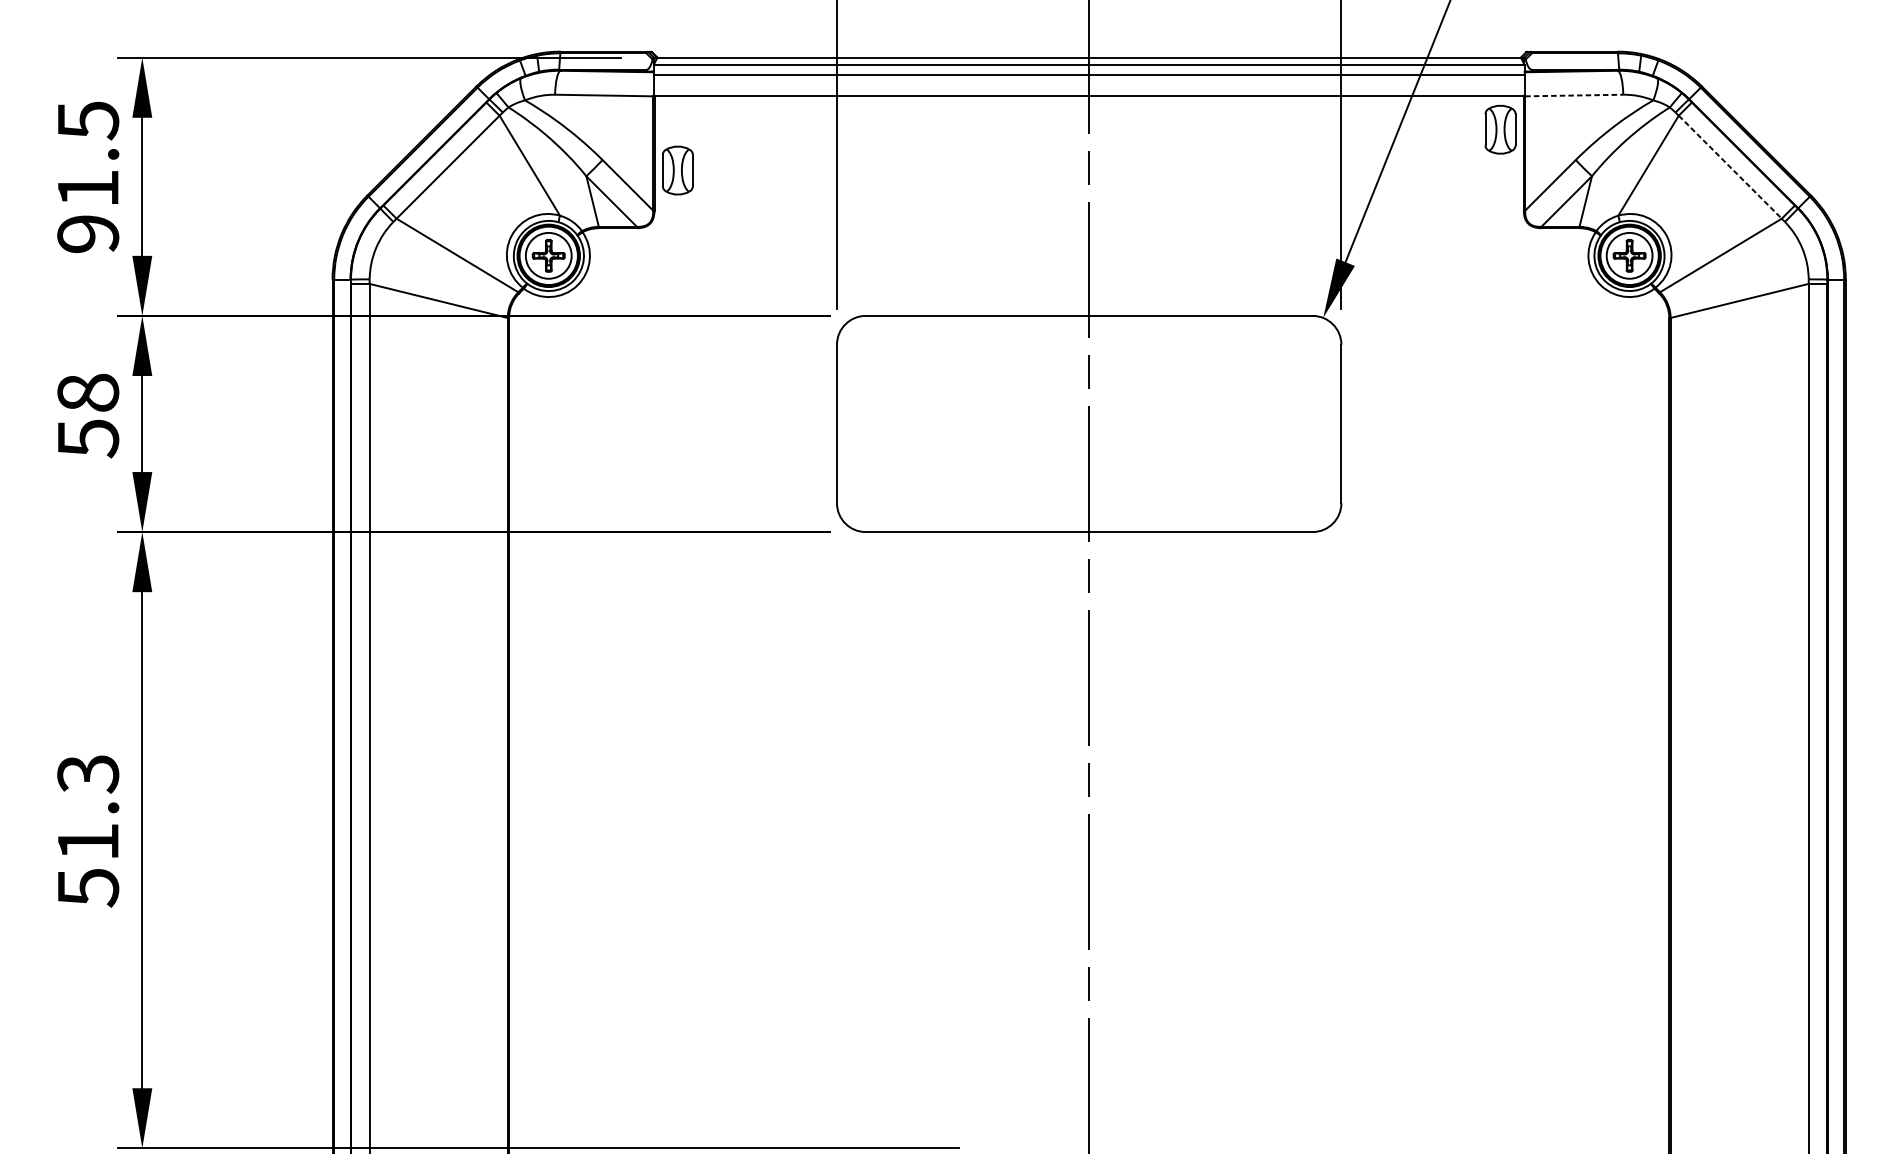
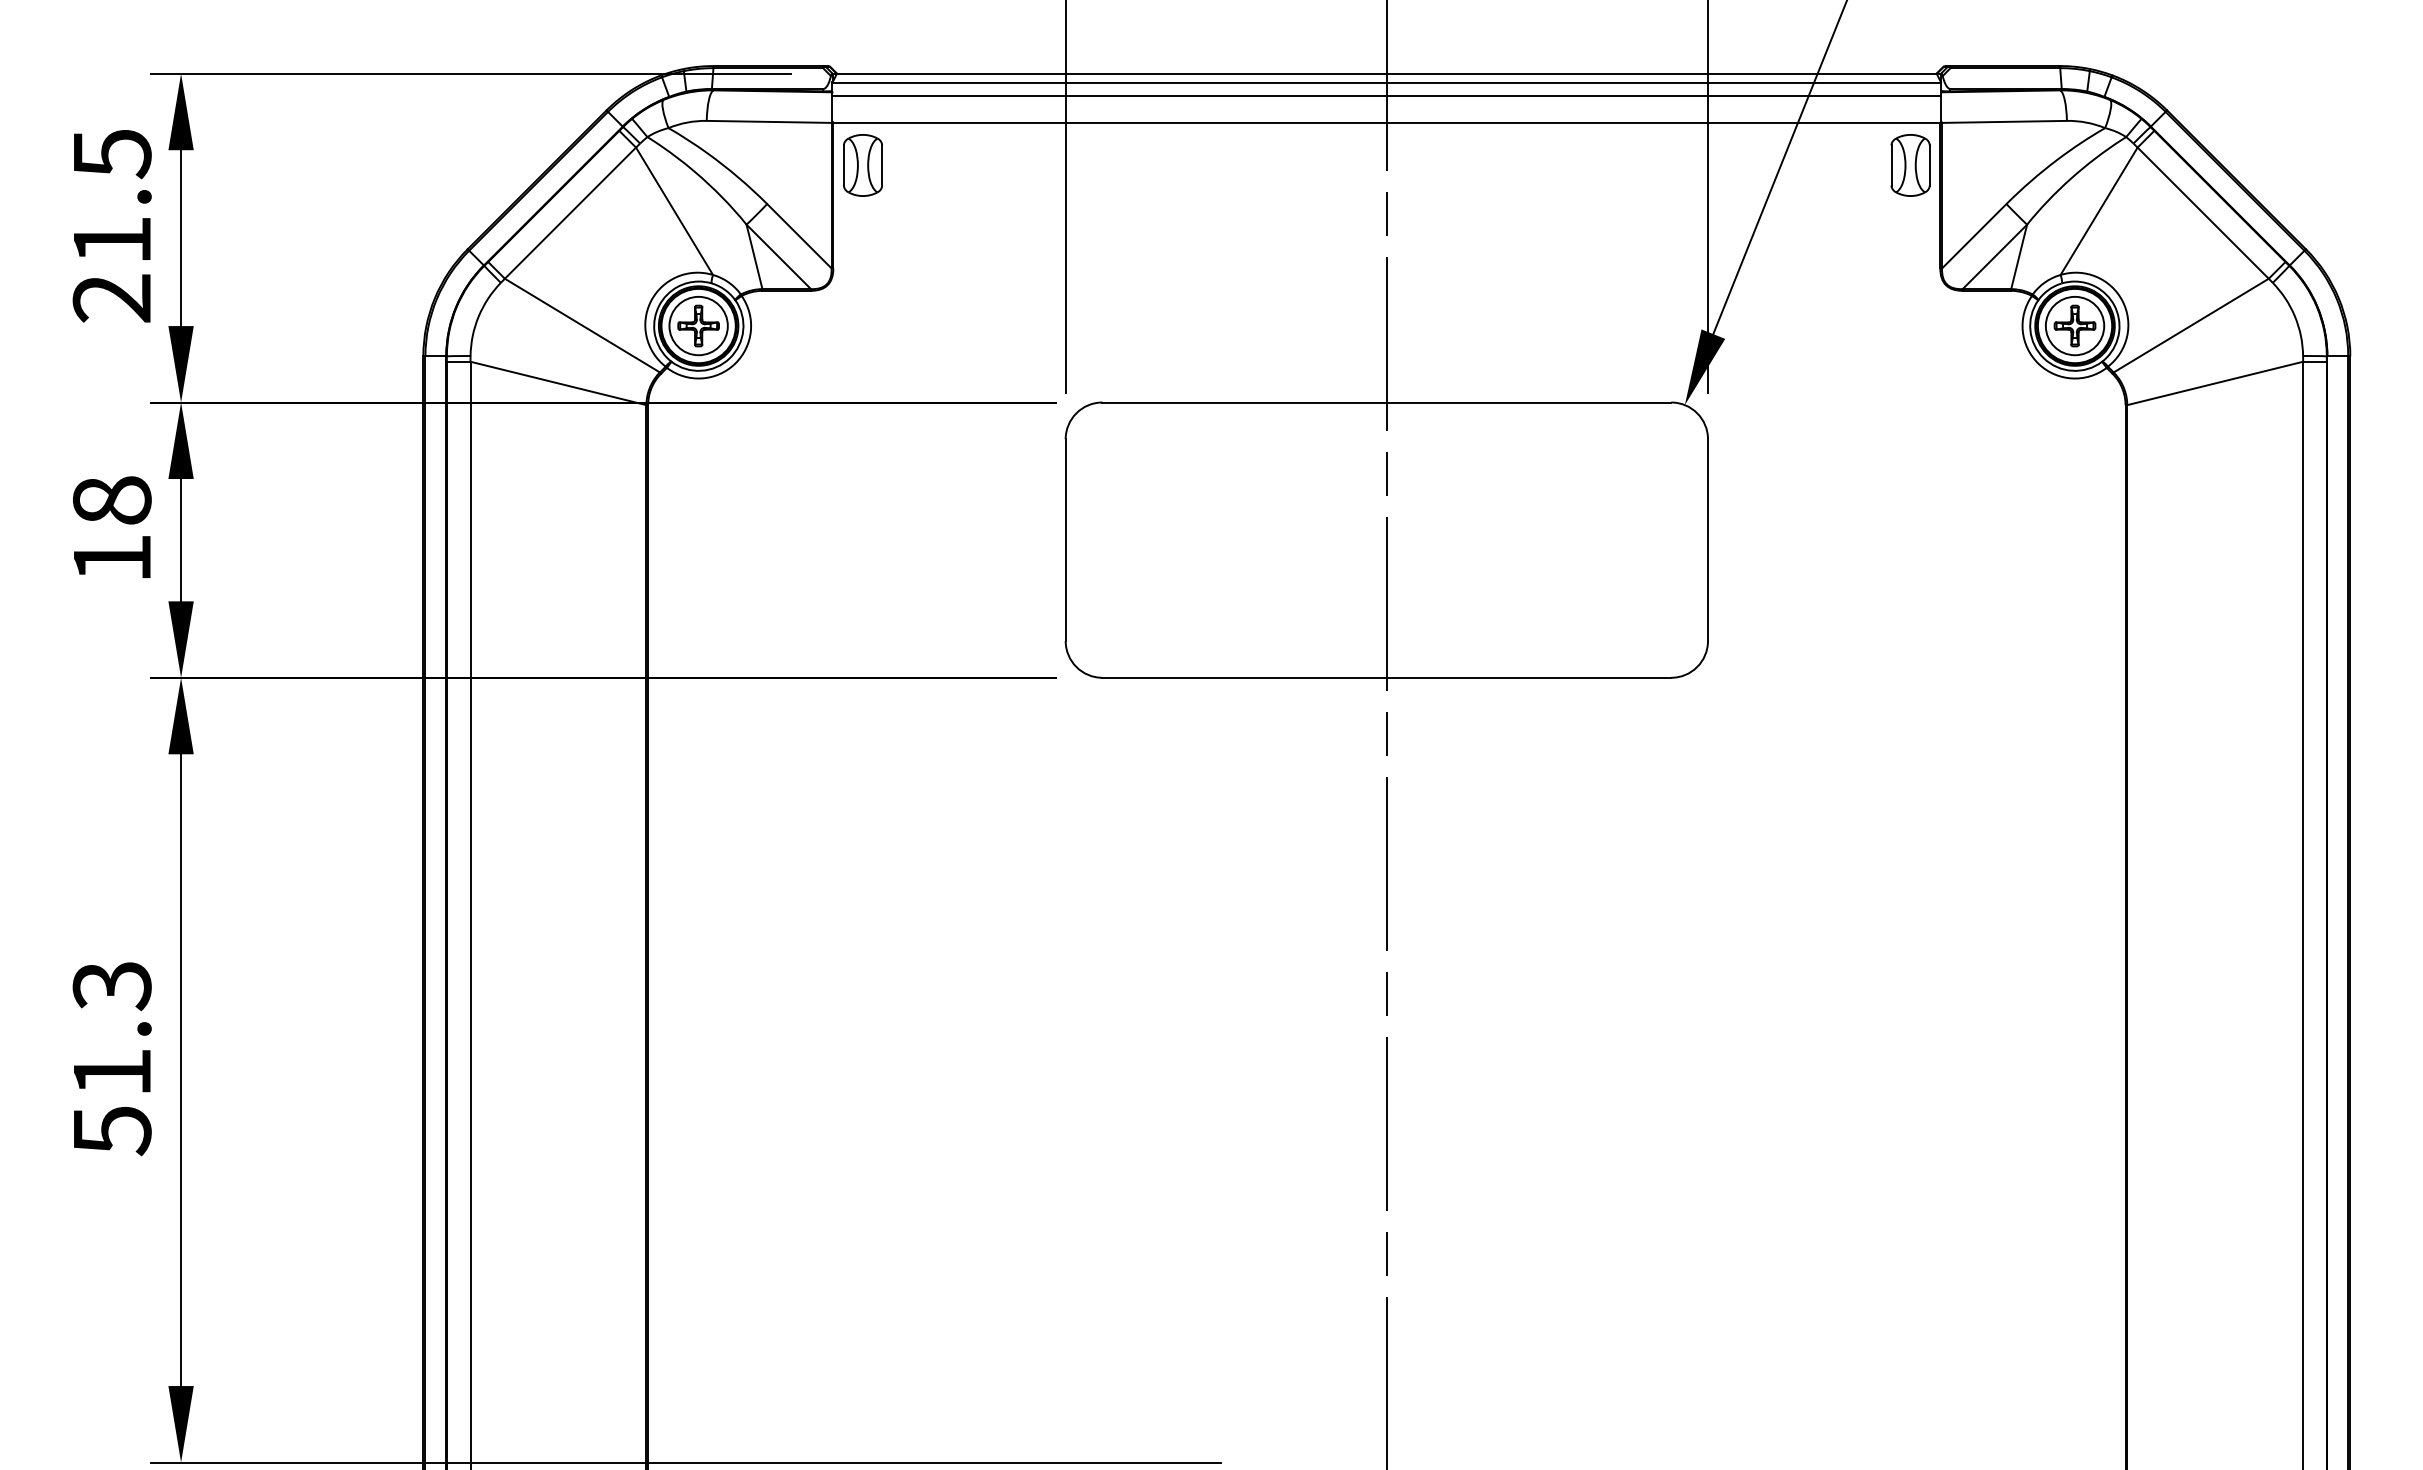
line: (1574, 95) -> (2004, 121), dashed -> solid
line: (1730, 167) -> (2203, 213), dashed -> solid
part: (677, 170) -> (862, 165), moved
text: (88, 234) -> (112, 298), 91.5 -> 21.5
text: (88, 439) -> (112, 559), 58 -> 18

